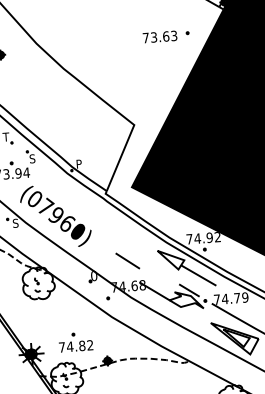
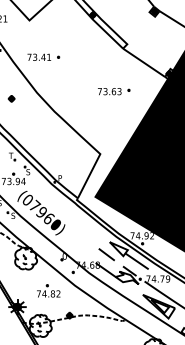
part: (166, 36) -> (114, 91), moved
line: (127, 260) -> (106, 254), moved
part: (75, 341) -> (48, 290), moved

